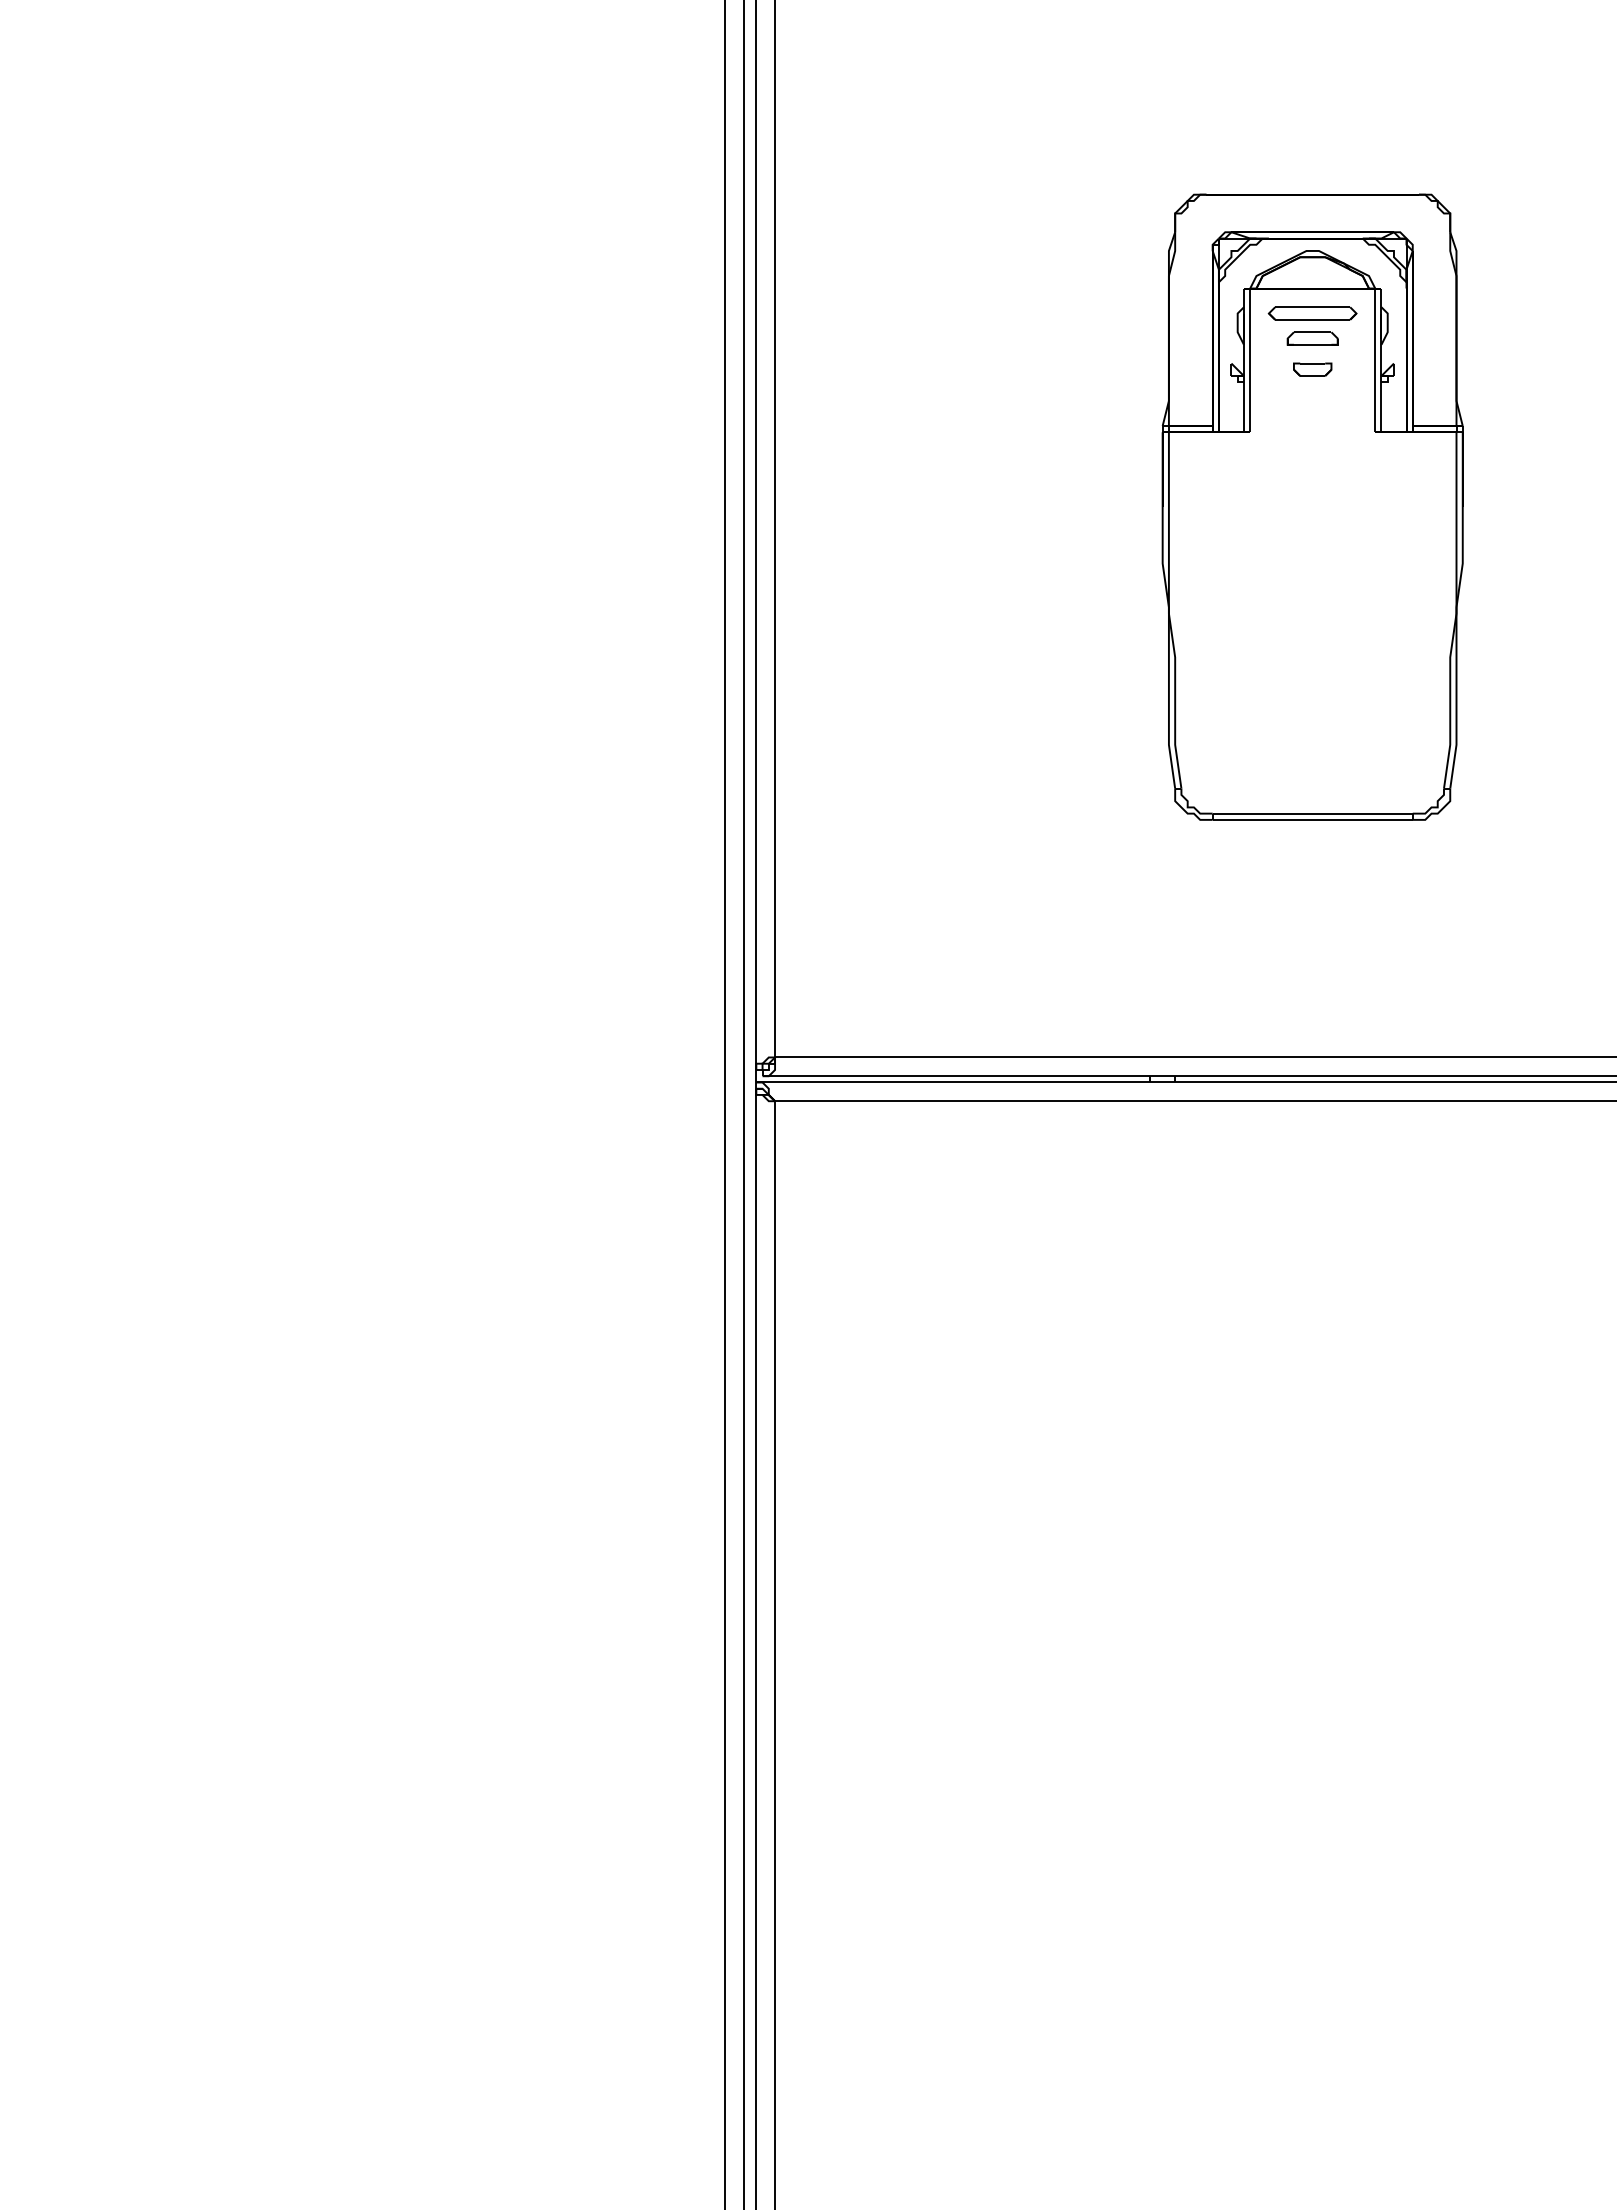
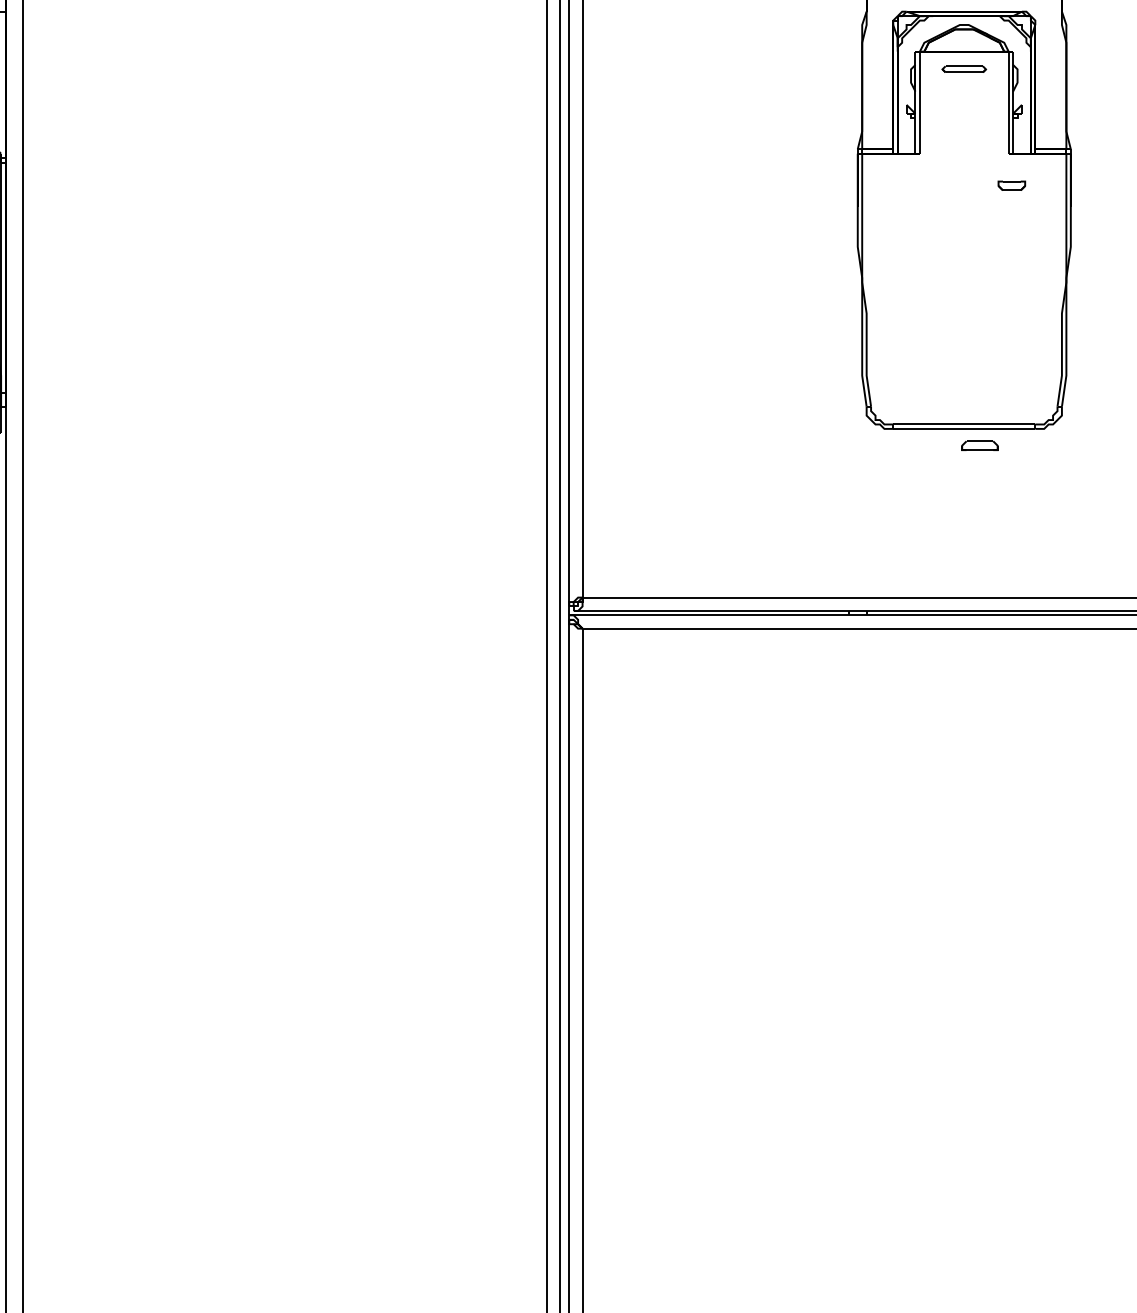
part: (1312, 313) -> (964, 69), size x0.7
part: (1312, 338) -> (979, 445), moved
part: (1312, 369) -> (1011, 185), moved

